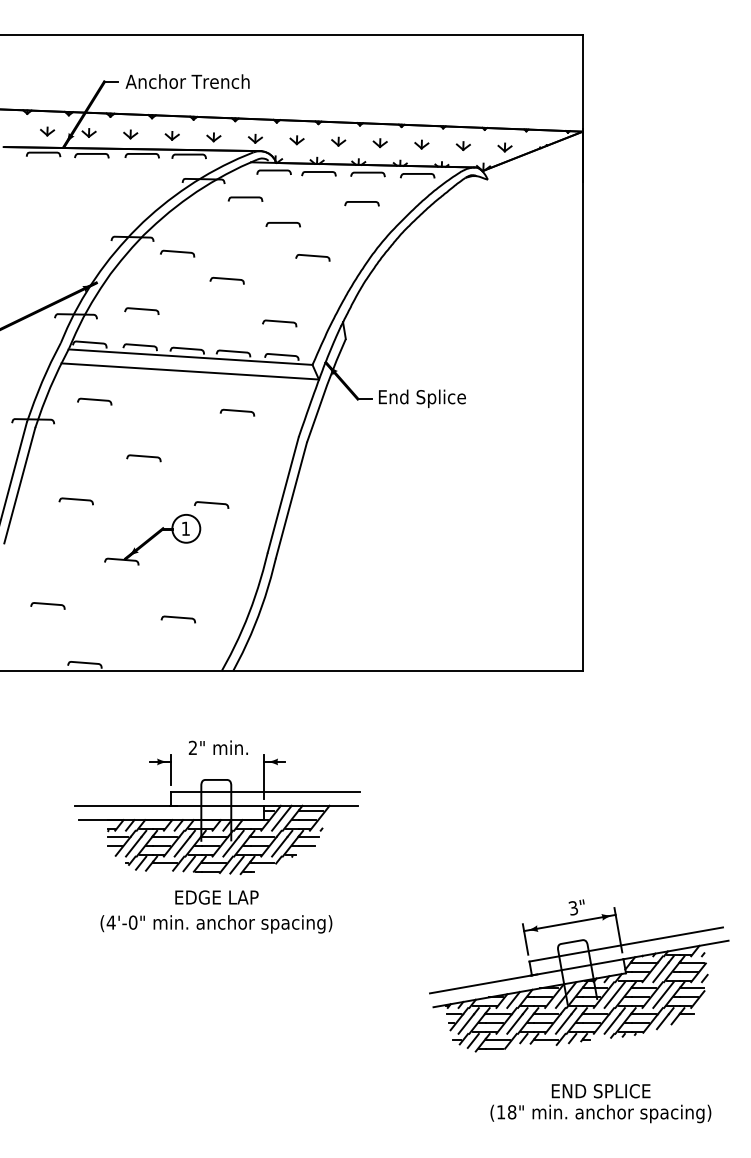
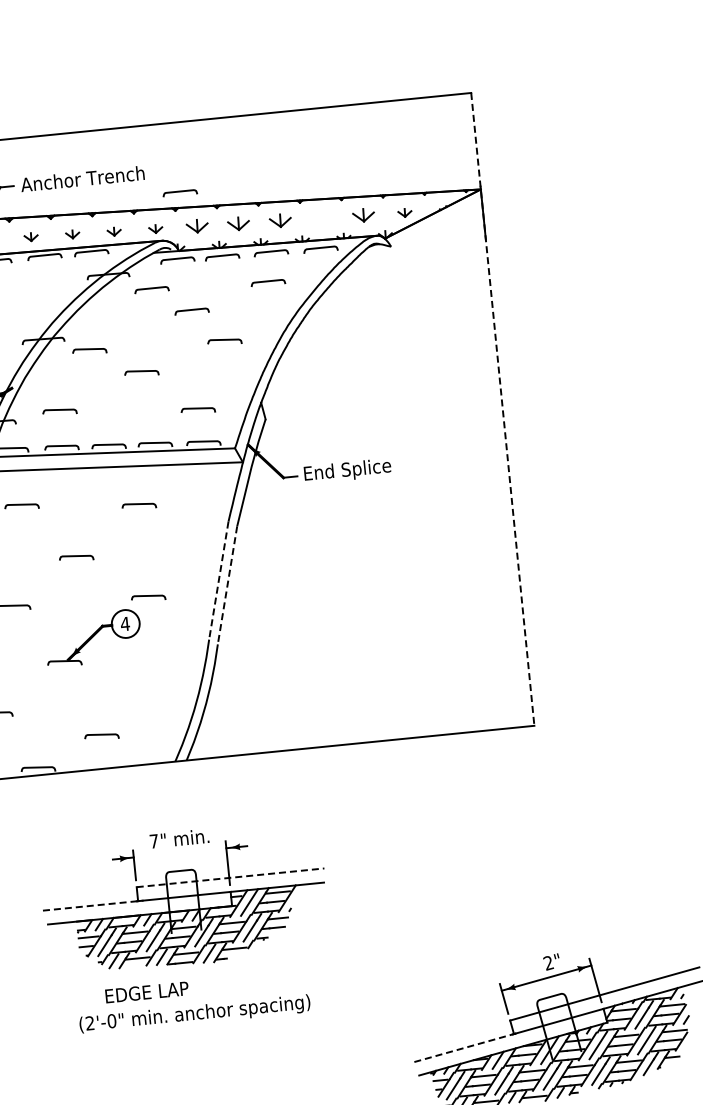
curve: (282, 104) -> (179, 192), added
part: (296, 140) -> (196, 226), size x1.6
part: (338, 141) -> (238, 223), size x1.6
part: (379, 143) -> (279, 221), size x1.6
part: (421, 144) -> (321, 218), removed
part: (462, 146) -> (362, 216), size x1.6
line: (582, 352) -> (502, 409), solid -> dashed
curve: (237, 411) -> (139, 504), moved
line: (283, 494) -> (219, 580), solid -> dashed
line: (291, 500) -> (227, 585), solid -> dashed
text: (185, 528) -> (124, 623), 1 -> 4
curve: (177, 618) -> (100, 735), moved
text: (192, 747) -> (153, 840), 2" -> 7"
line: (265, 791) -> (230, 877), solid -> dashed
line: (126, 805) -> (93, 905), solid -> dashed
text: (216, 897) -> (146, 992), moved
text: (573, 908) -> (548, 963), 3" -> 2"
text: (110, 922) -> (89, 1023), (4'-0" -> (2'-0"
line: (484, 983) -> (467, 1046), solid -> dashed

